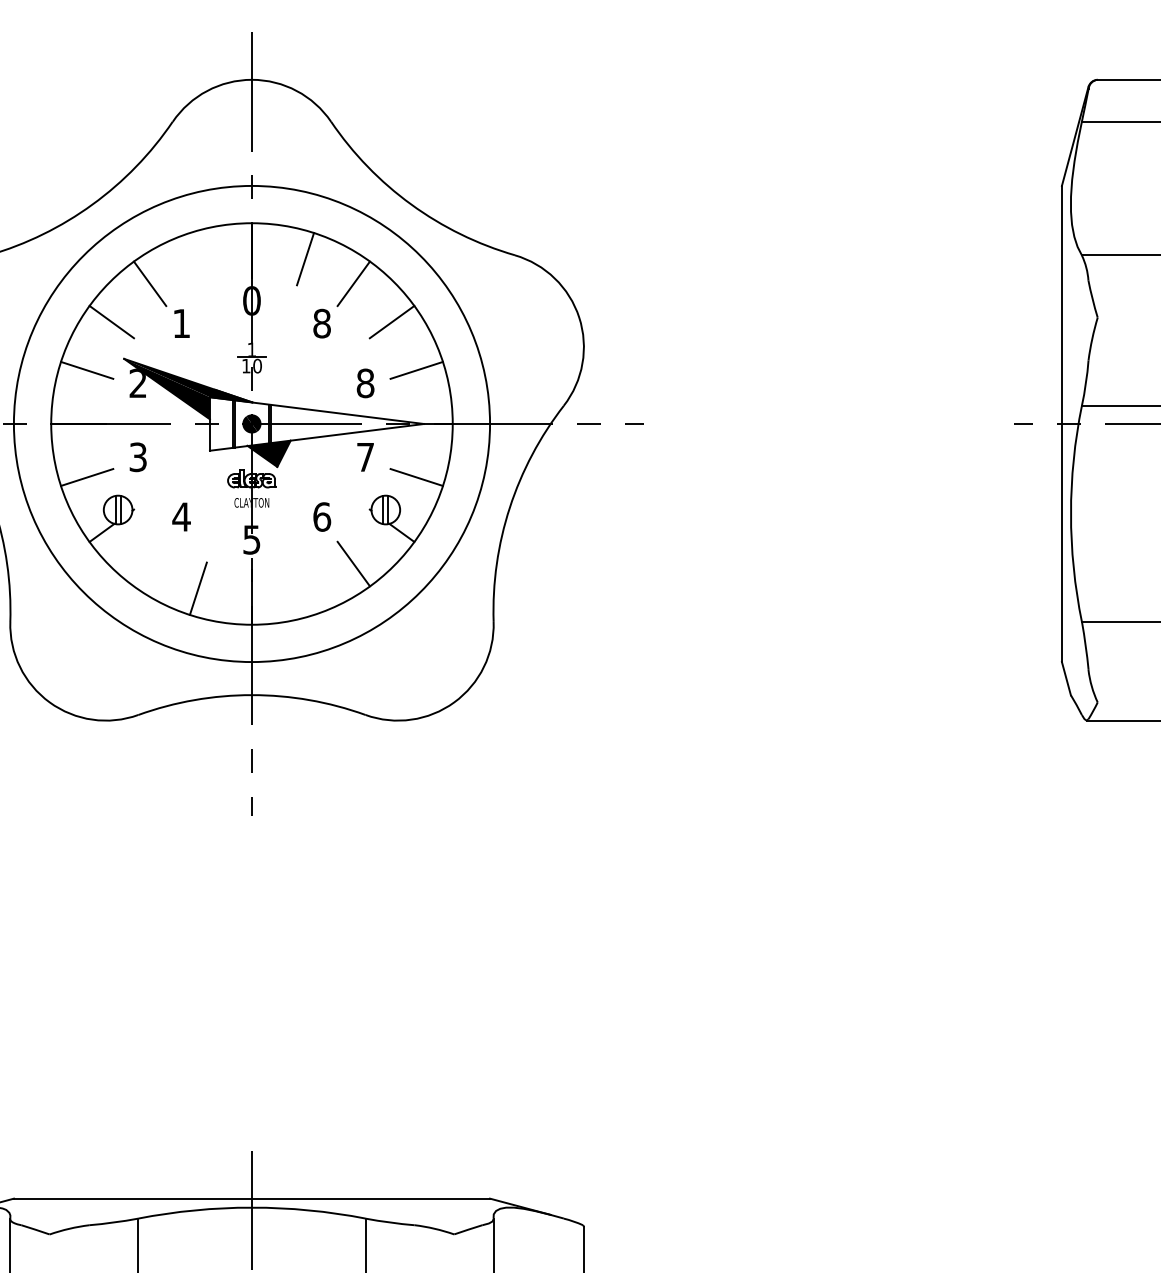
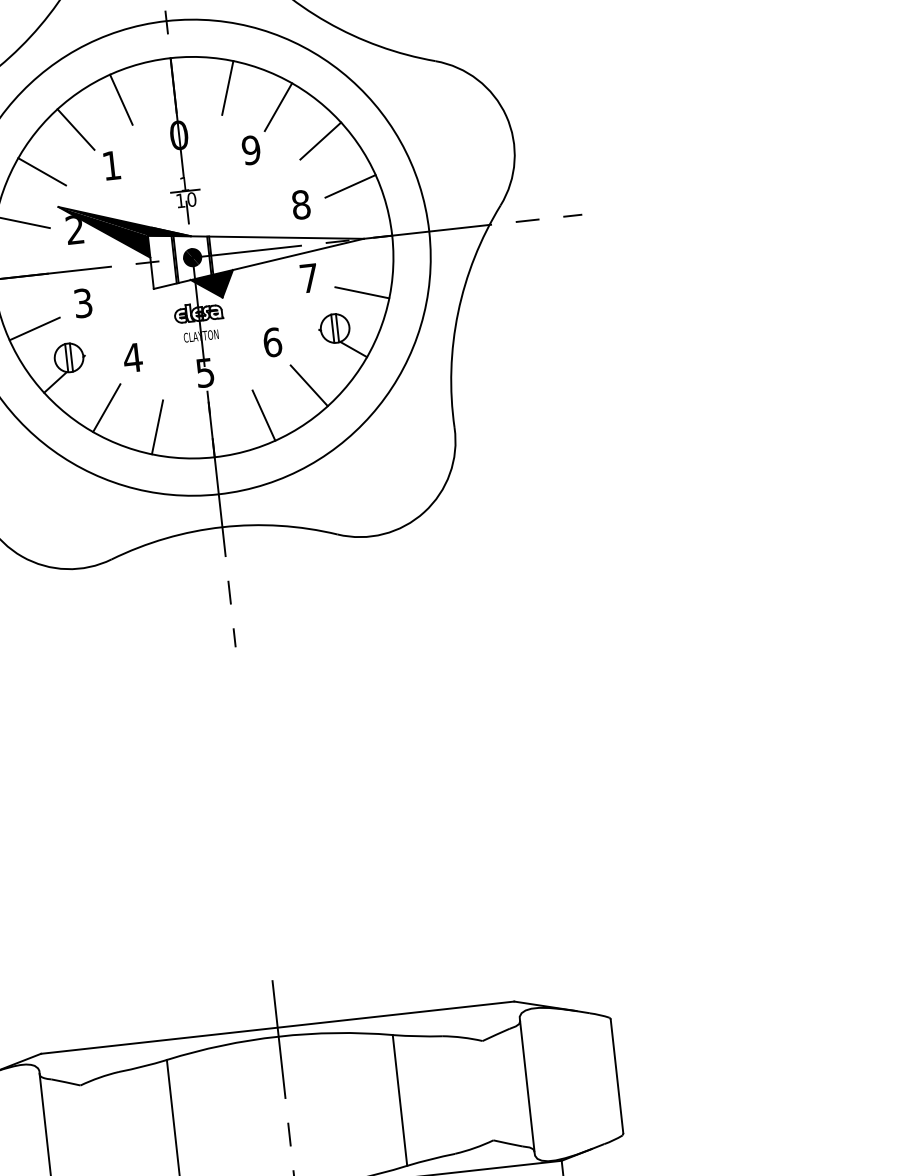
line: (197, 258) -> (120, 99), added
text: (321, 323) -> (250, 150), 8 -> 9
line: (149, 563) -> (106, 407), added
line: (305, 588) -> (263, 415), added

